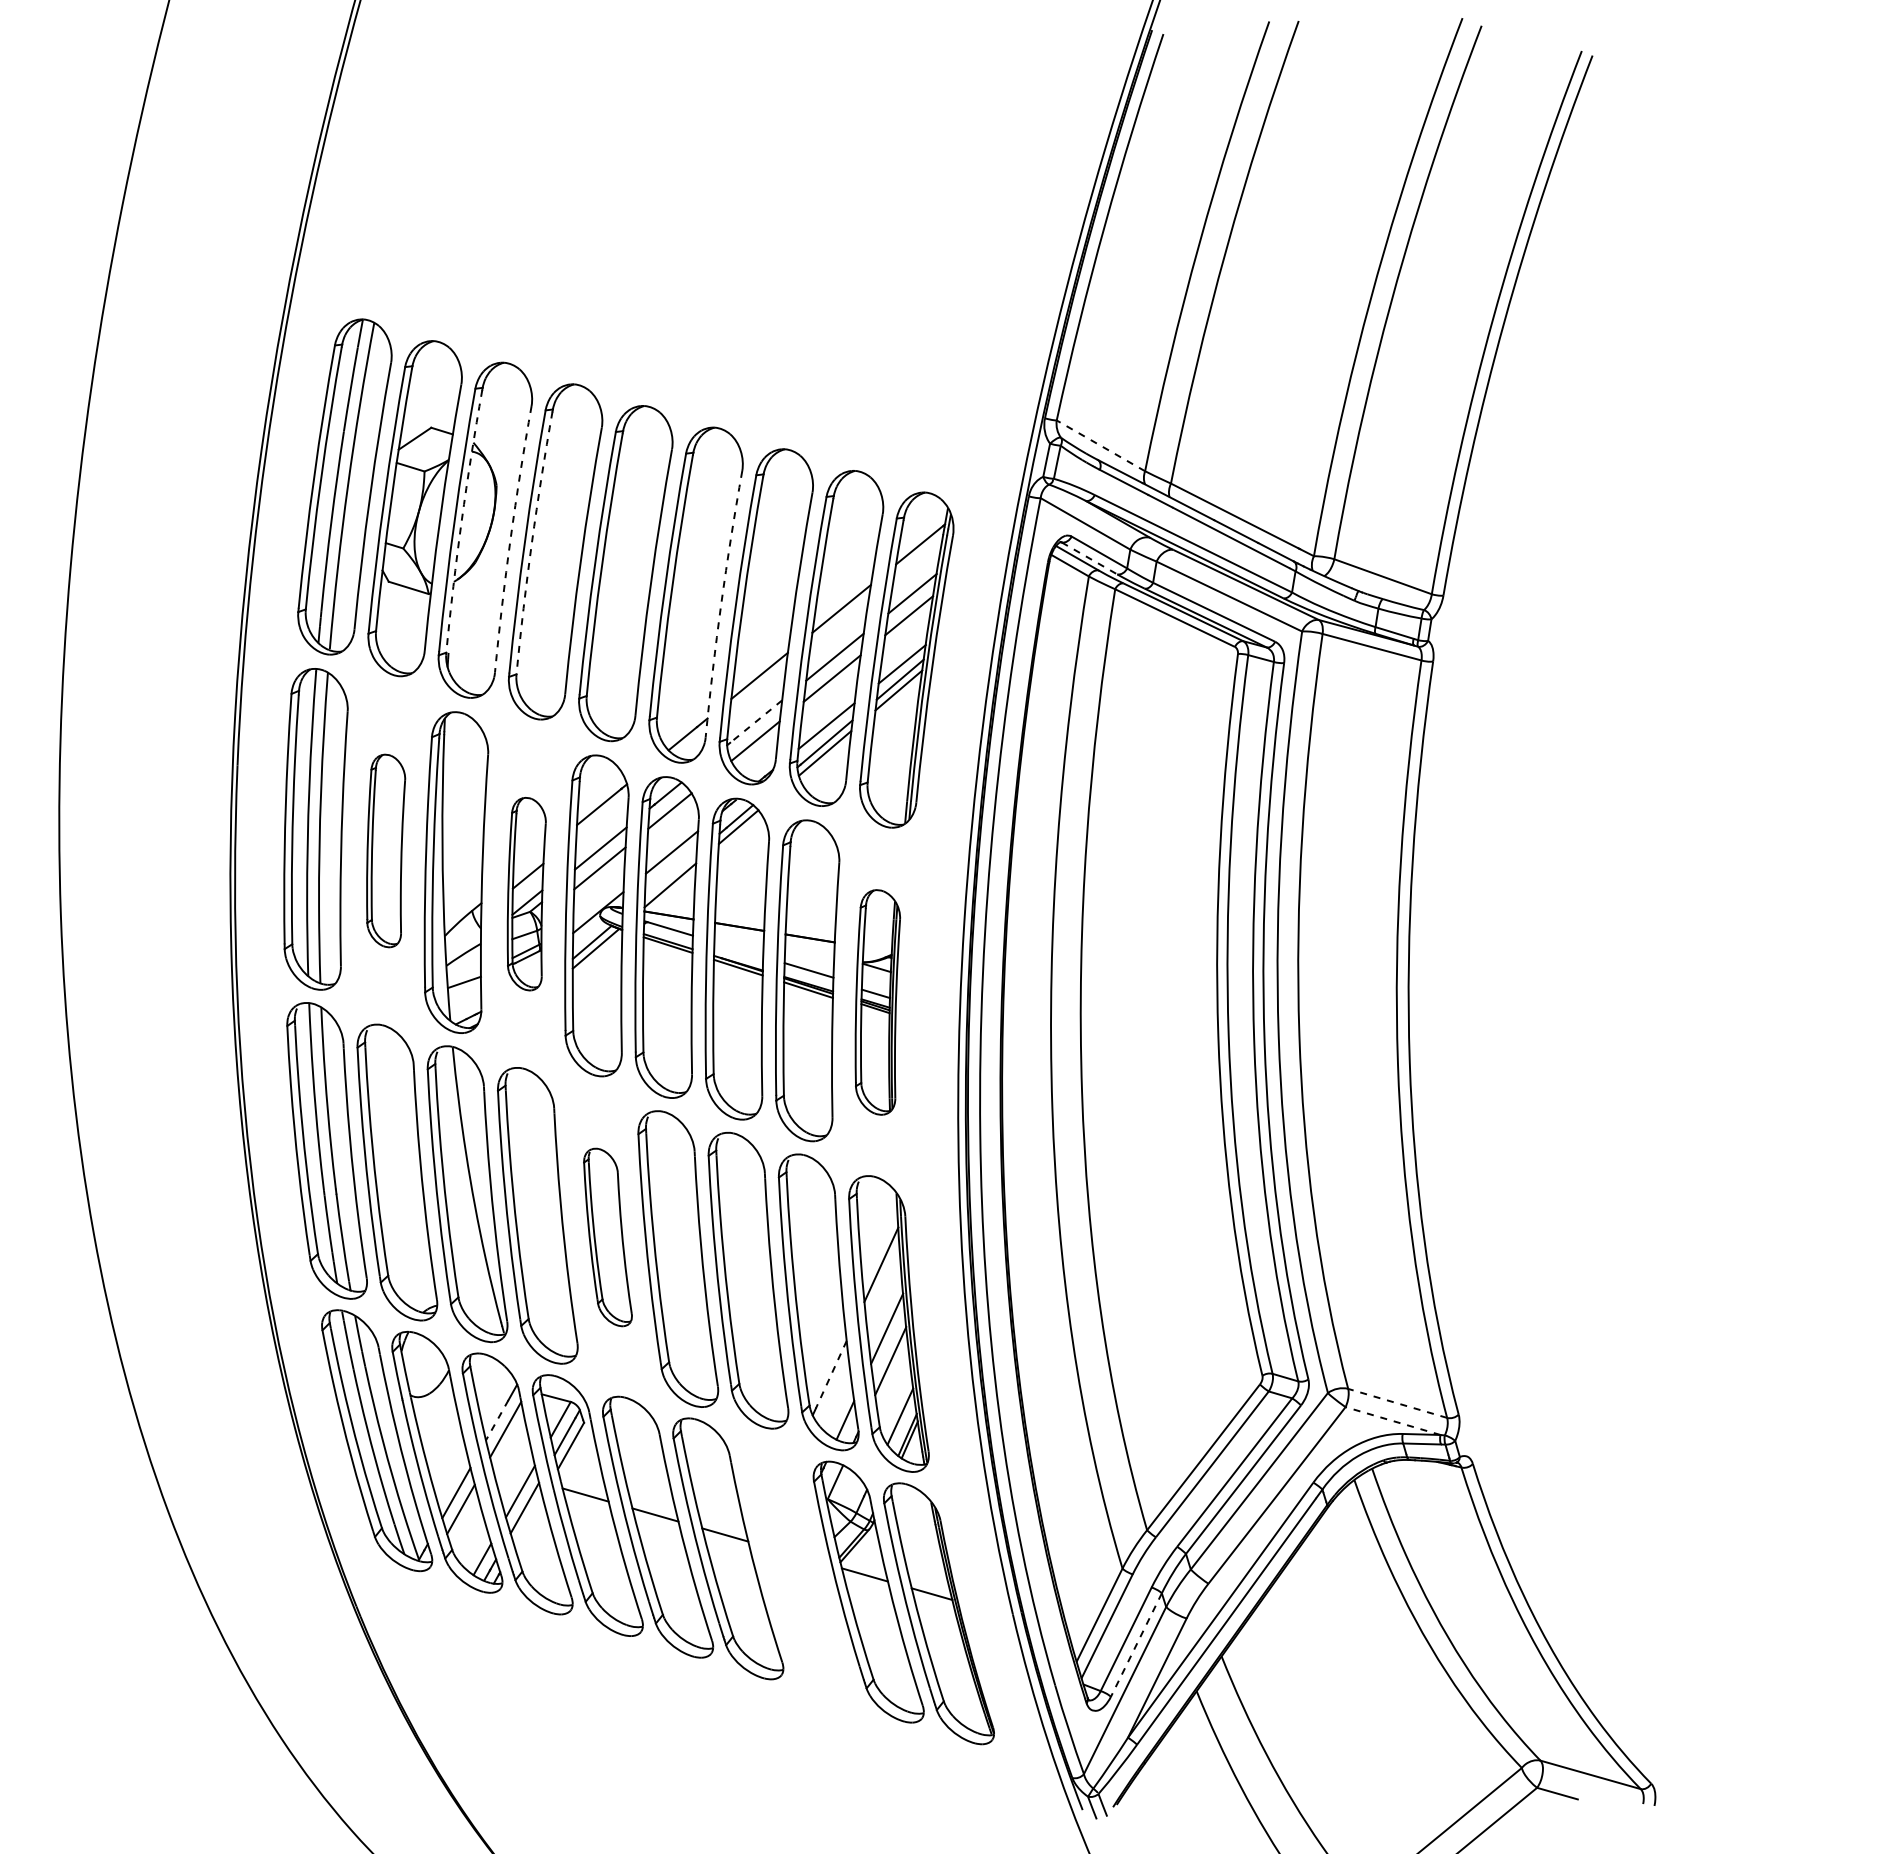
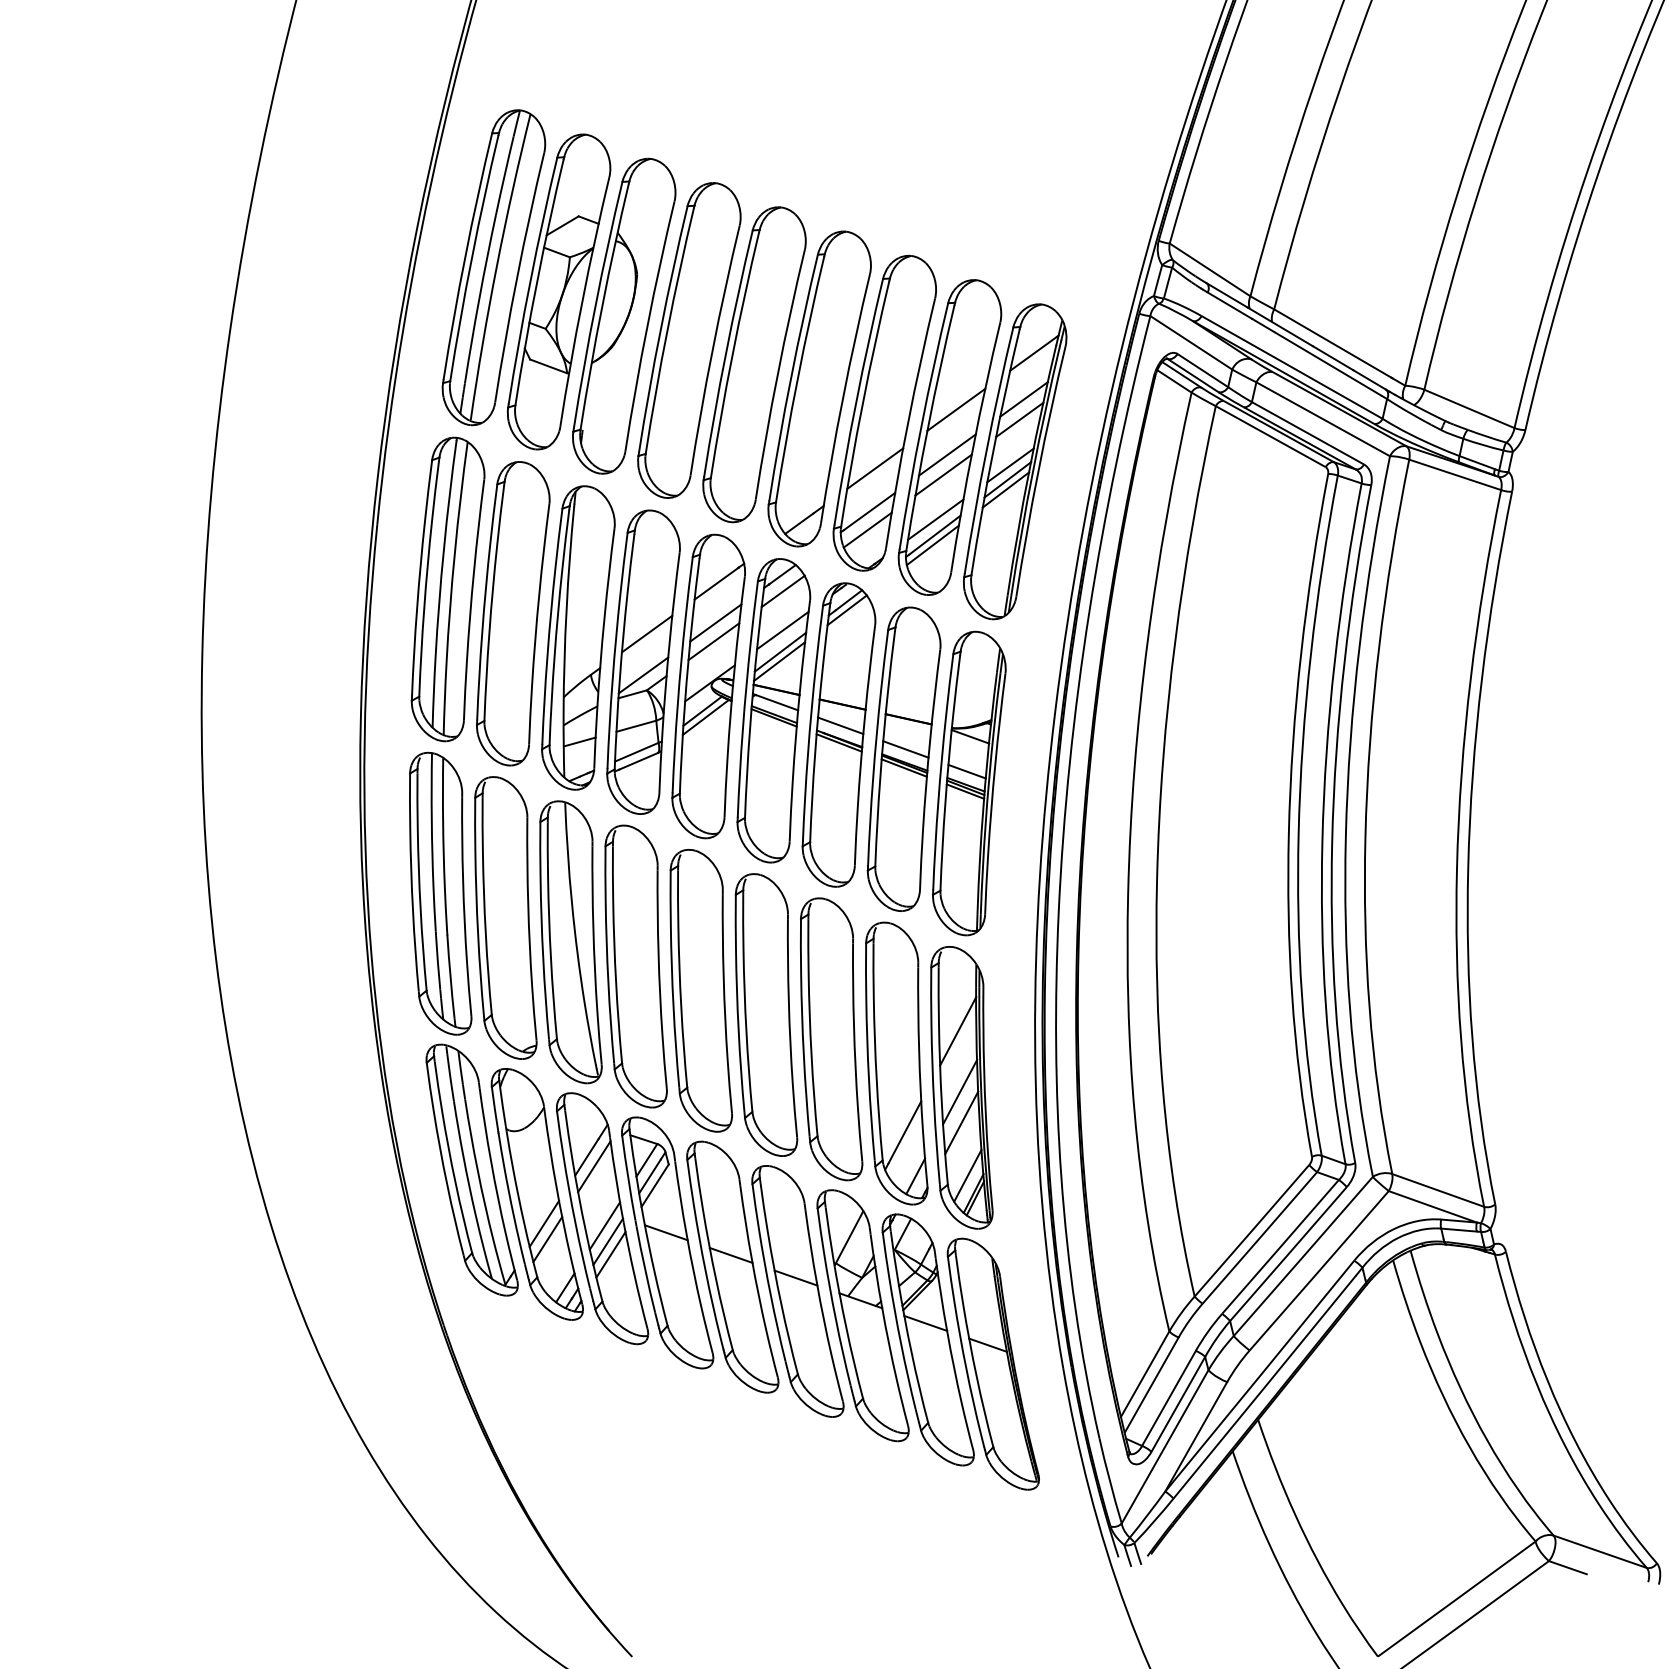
line: (1100, 445) -> (1209, 269), dashed -> solid
arc: (461, 520) -> (602, 305), dashed -> solid
arc: (510, 538) -> (647, 325), dashed -> solid
arc: (531, 542) -> (667, 330), dashed -> solid
line: (1089, 558) -> (1193, 375), dashed -> solid
arc: (721, 603) -> (843, 398), dashed -> solid
line: (756, 721) -> (869, 511), dashed -> solid
part: (385, 850) -> (512, 613), size x1.67
line: (670, 875) -> (780, 652), added
part: (526, 893) -> (643, 661), size x1.67
line: (738, 949) -> (840, 725), added
part: (877, 1002) -> (968, 783), size x1.43
part: (607, 1237) -> (700, 990), size x1.67
line: (831, 1375) -> (905, 1133), dashed -> solid
line: (1397, 1403) -> (1438, 1190), dashed -> solid
line: (497, 1420) -> (587, 1157), dashed -> solid
line: (1392, 1420) -> (1432, 1206), dashed -> solid
line: (528, 1521) -> (610, 1254), added
part: (798, 1570) -> (863, 1315), added
line: (1136, 1645) -> (1178, 1404), dashed -> solid

